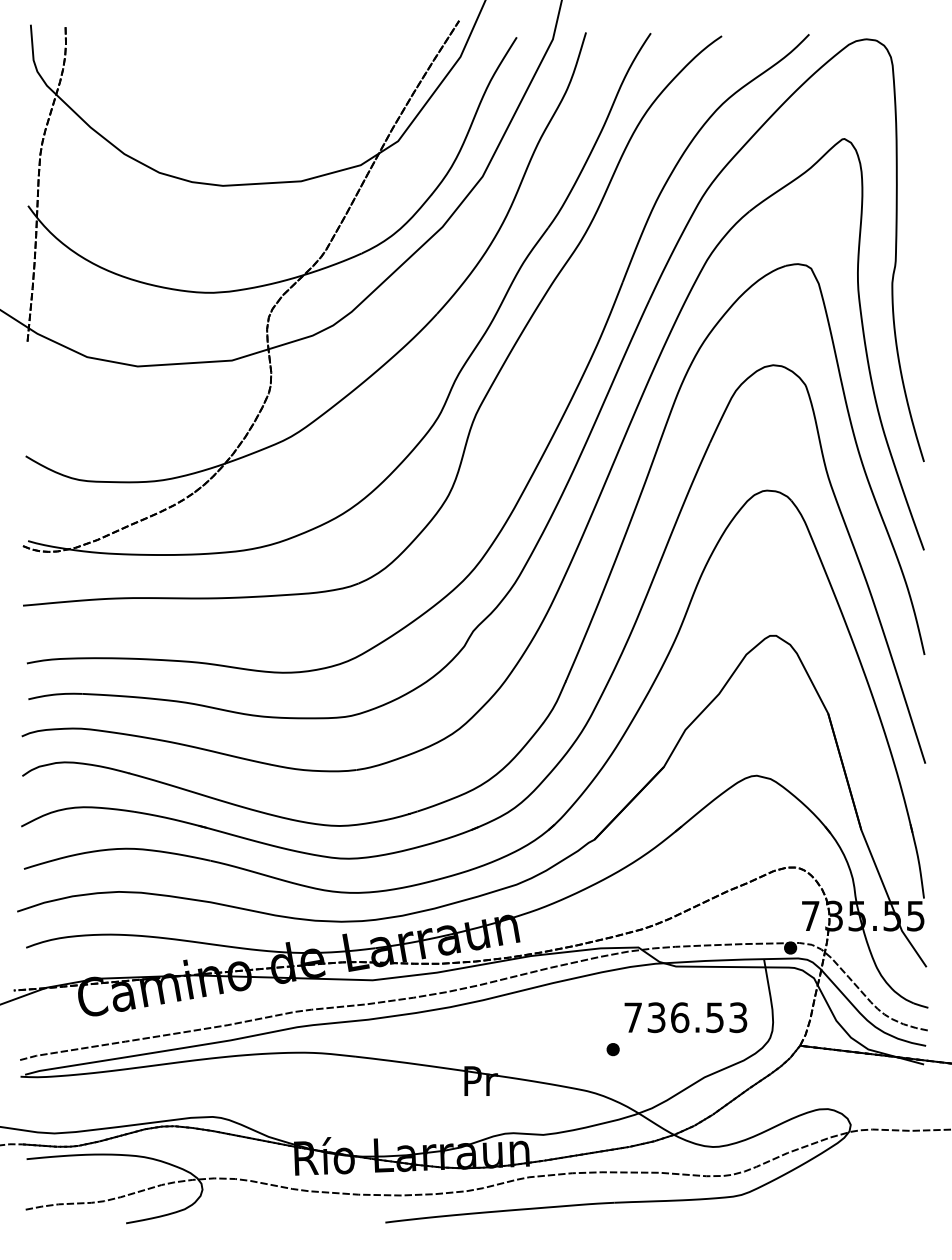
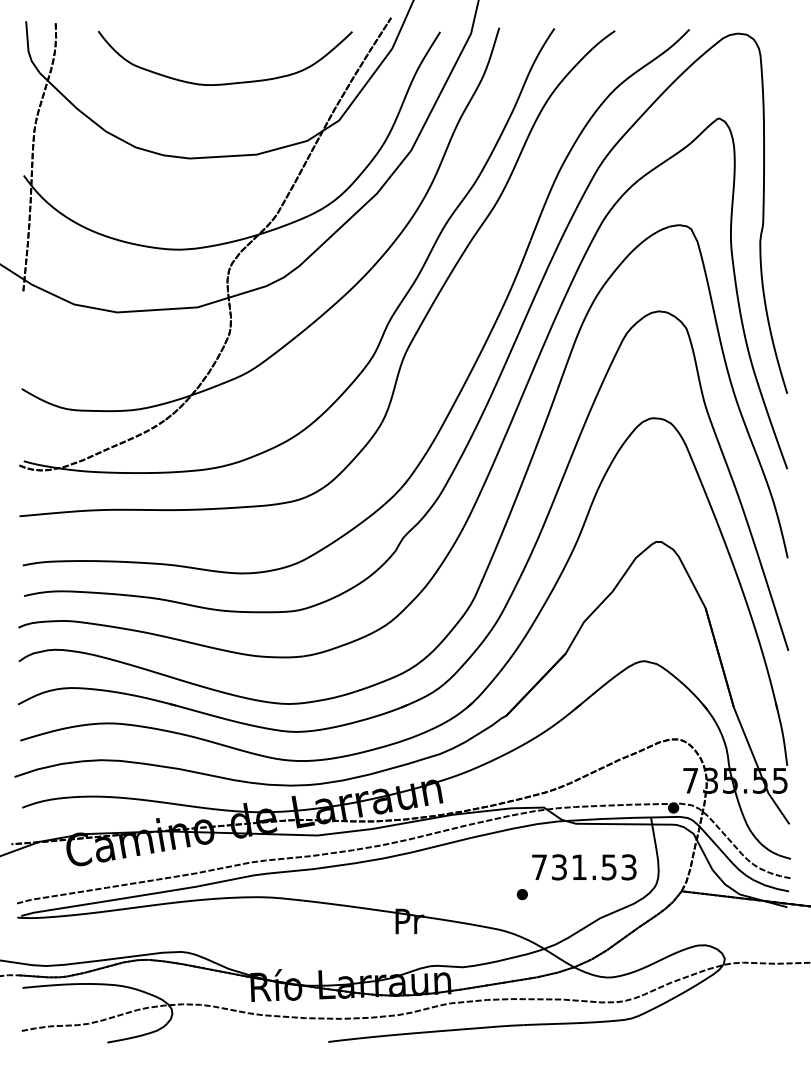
curve: (270, 96) -> (230, 82), added
text: (680, 1017) -> (579, 867), 736.53 -> 731.53

